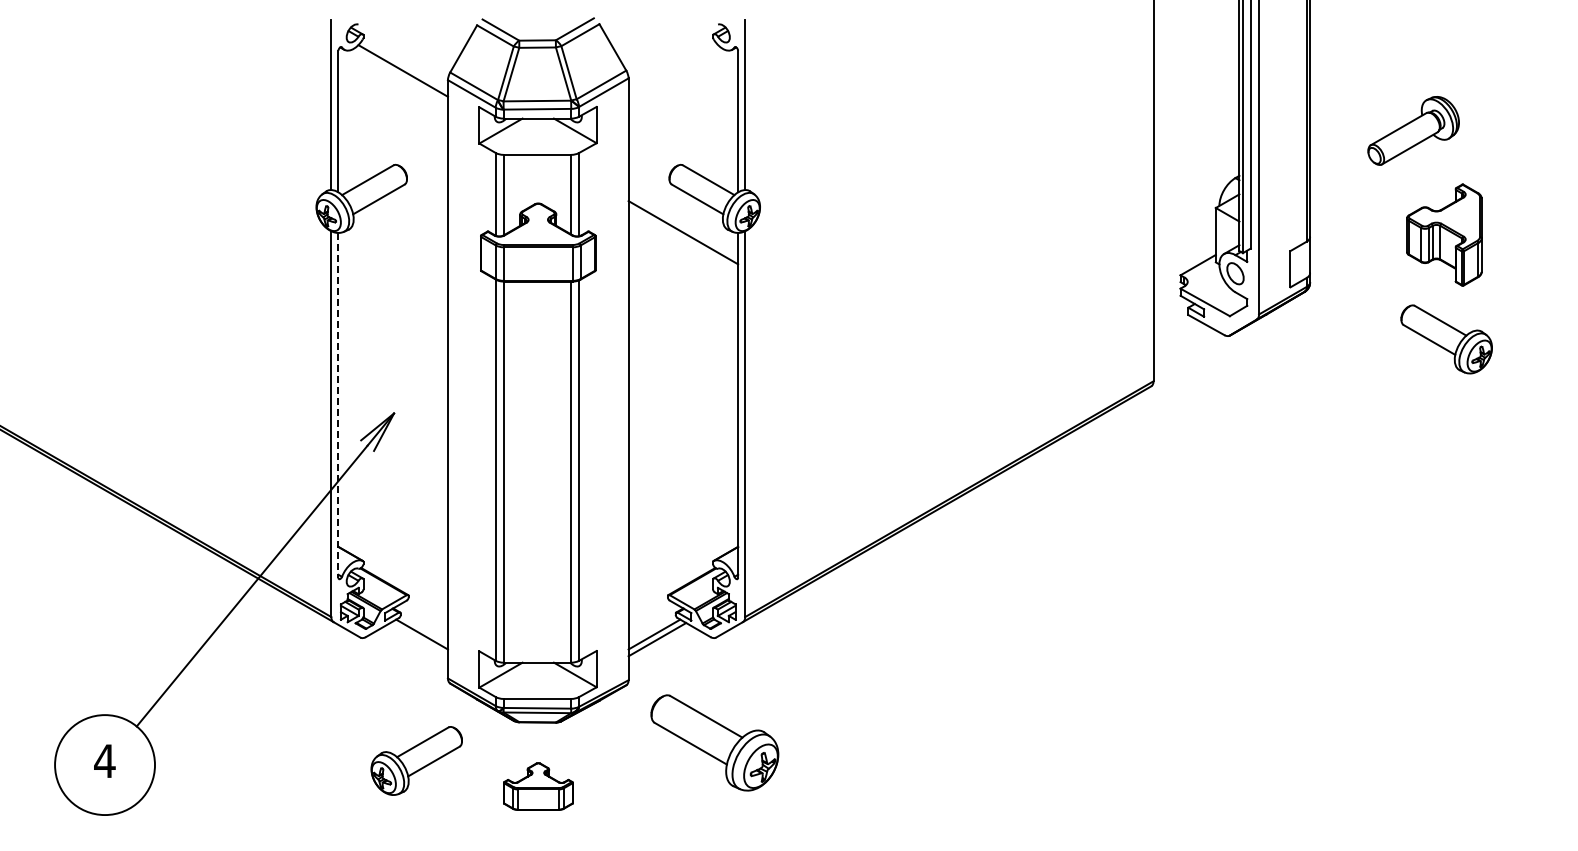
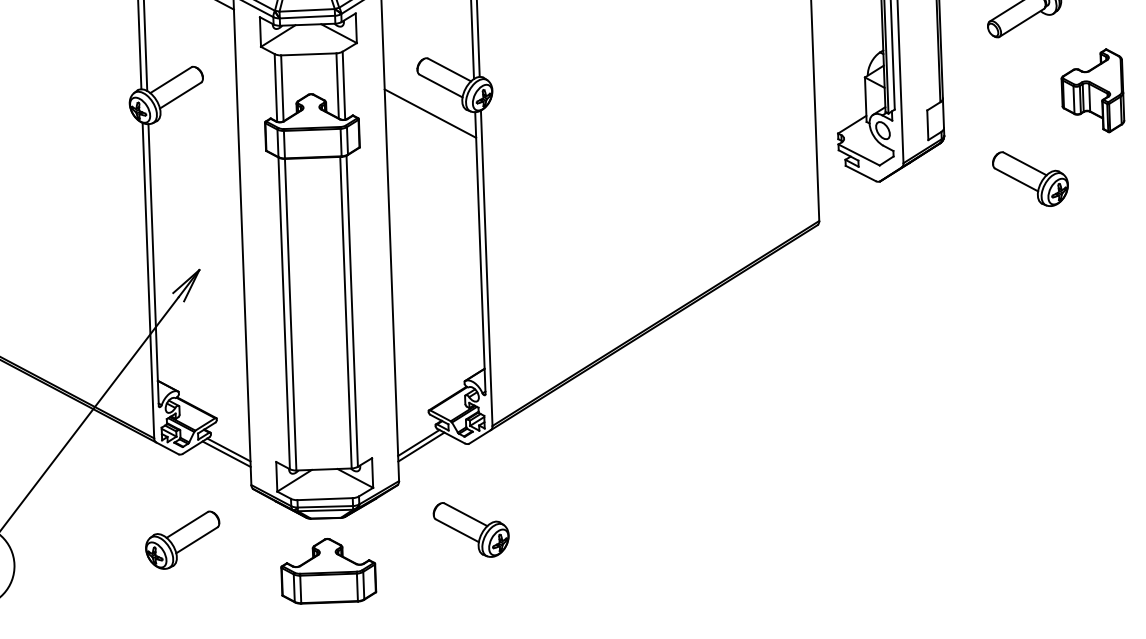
part: (1444, 234) -> (1092, 90), moved
part: (1446, 339) -> (1030, 179), moved
line: (338, 405) -> (153, 265), dashed -> solid
line: (418, 639) -> (226, 454), added
part: (714, 742) -> (471, 529), size x0.71
part: (416, 760) -> (182, 540), moved
part: (538, 786) -> (328, 570), size x1.67

